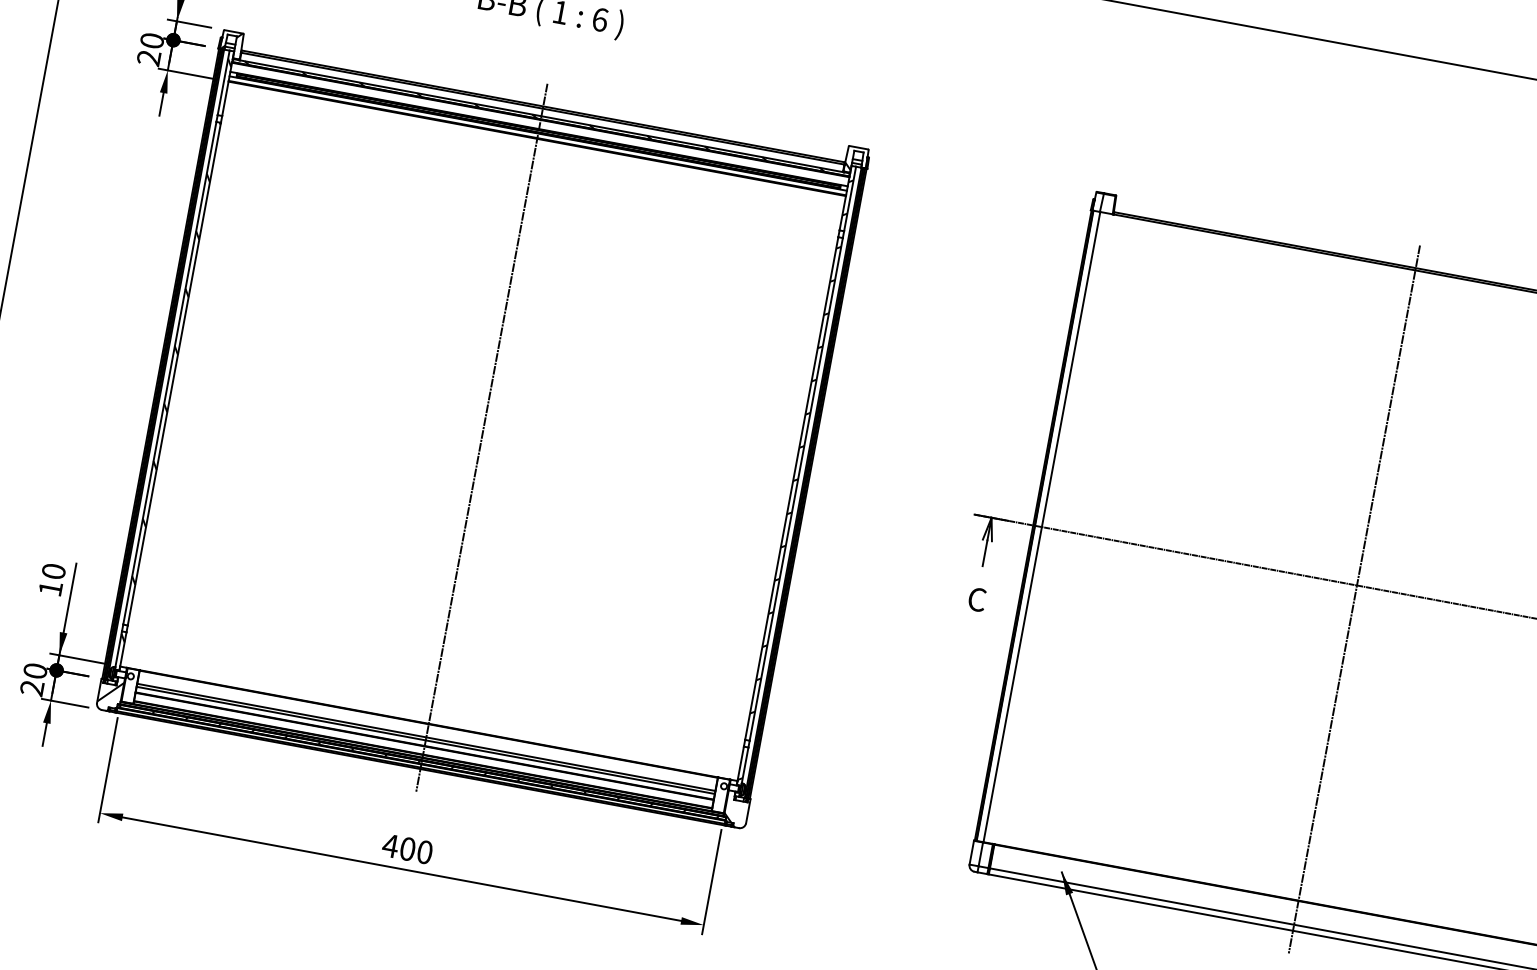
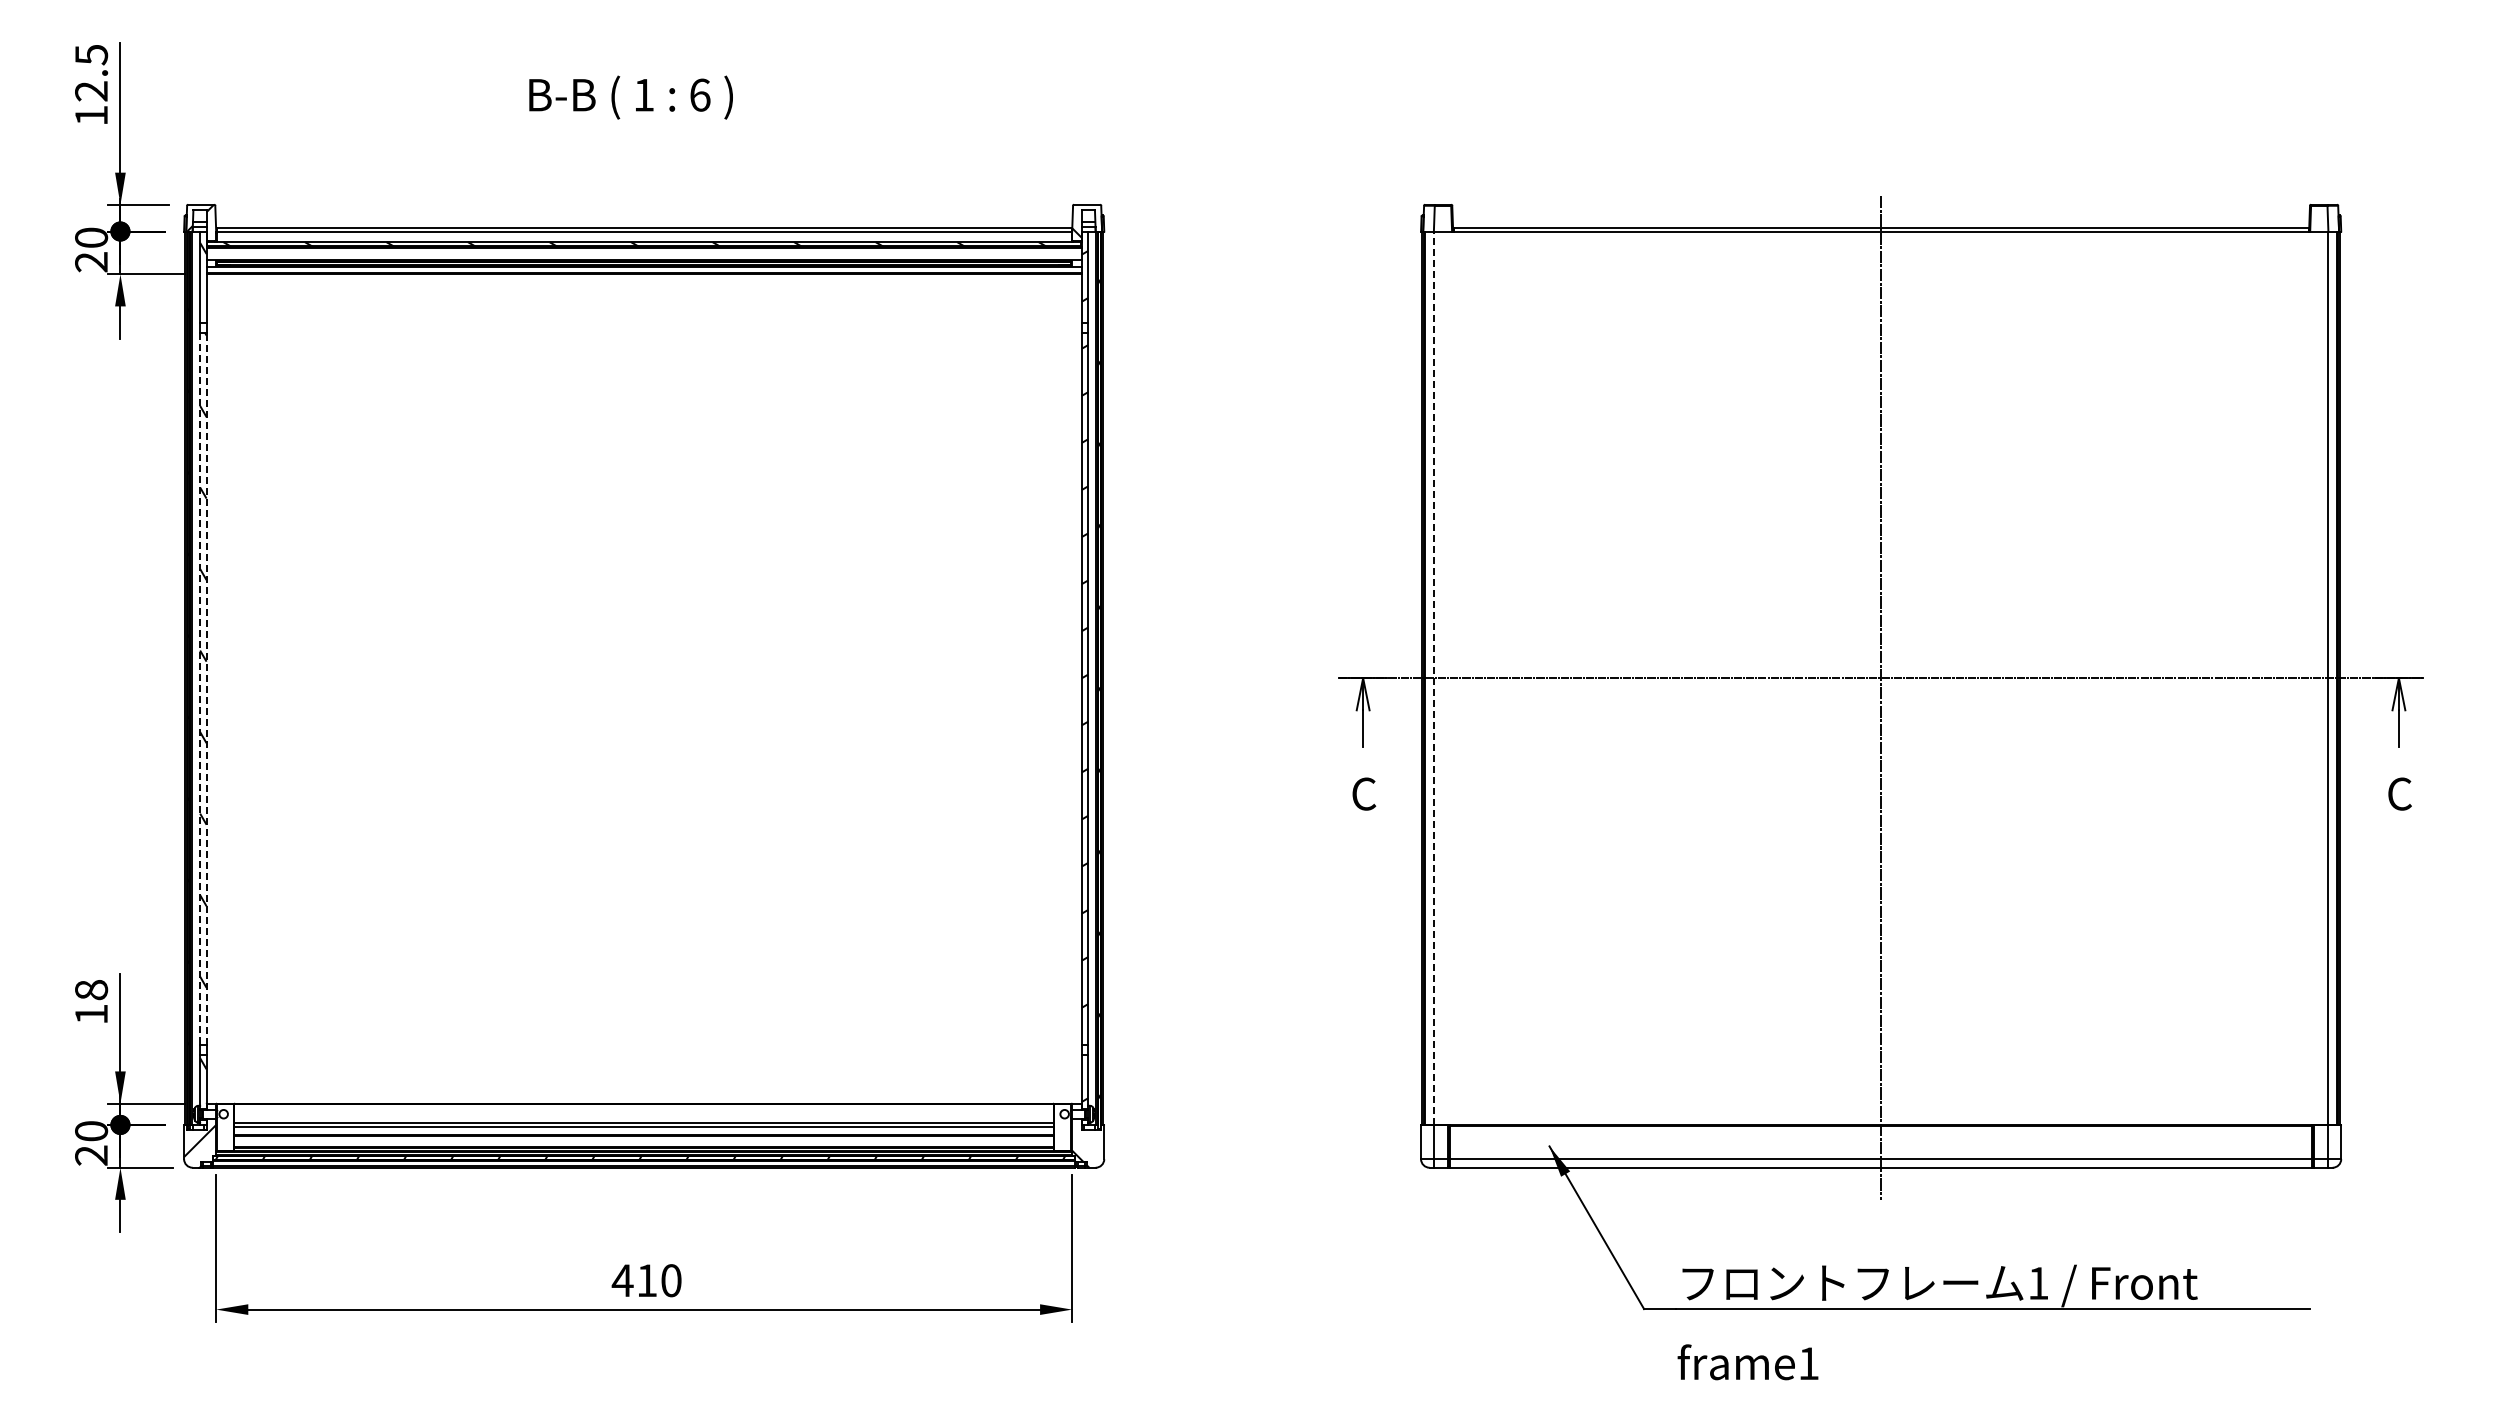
line: (170, 373) -> (200, 689), solid -> dashed
line: (174, 373) -> (206, 688), solid -> dashed
line: (482, 437) -> (644, 697), removed
line: (1041, 527) -> (1434, 678), solid -> dashed
text: (53, 571) -> (91, 990), 10 -> 18
text: (408, 849) -> (647, 1280), 400 -> 410

